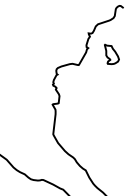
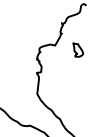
part: (112, 53) -> (78, 49), moved

